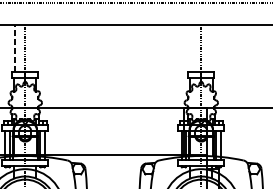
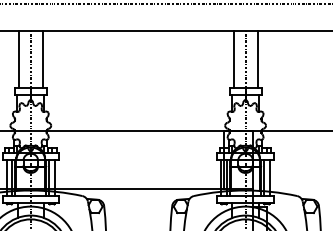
line: (15, 48) -> (18, 59), dashed -> solid
line: (34, 48) -> (42, 59), added
line: (191, 48) -> (233, 59), added
line: (211, 48) -> (257, 59), added

